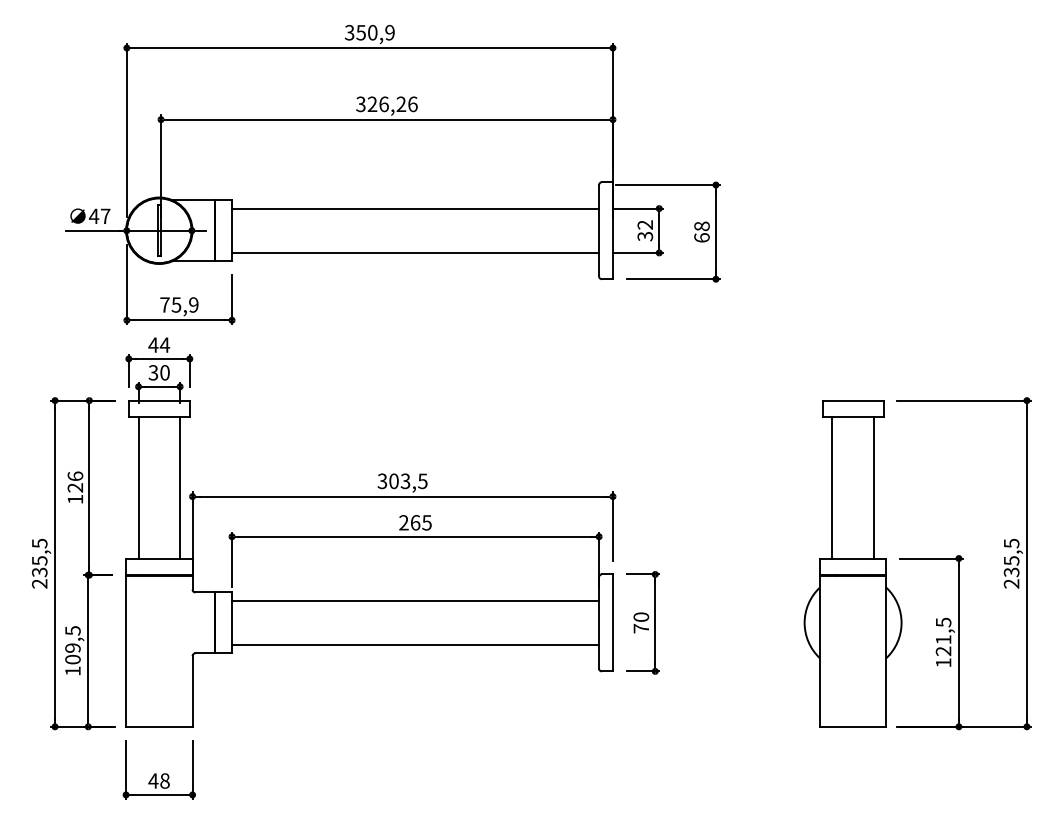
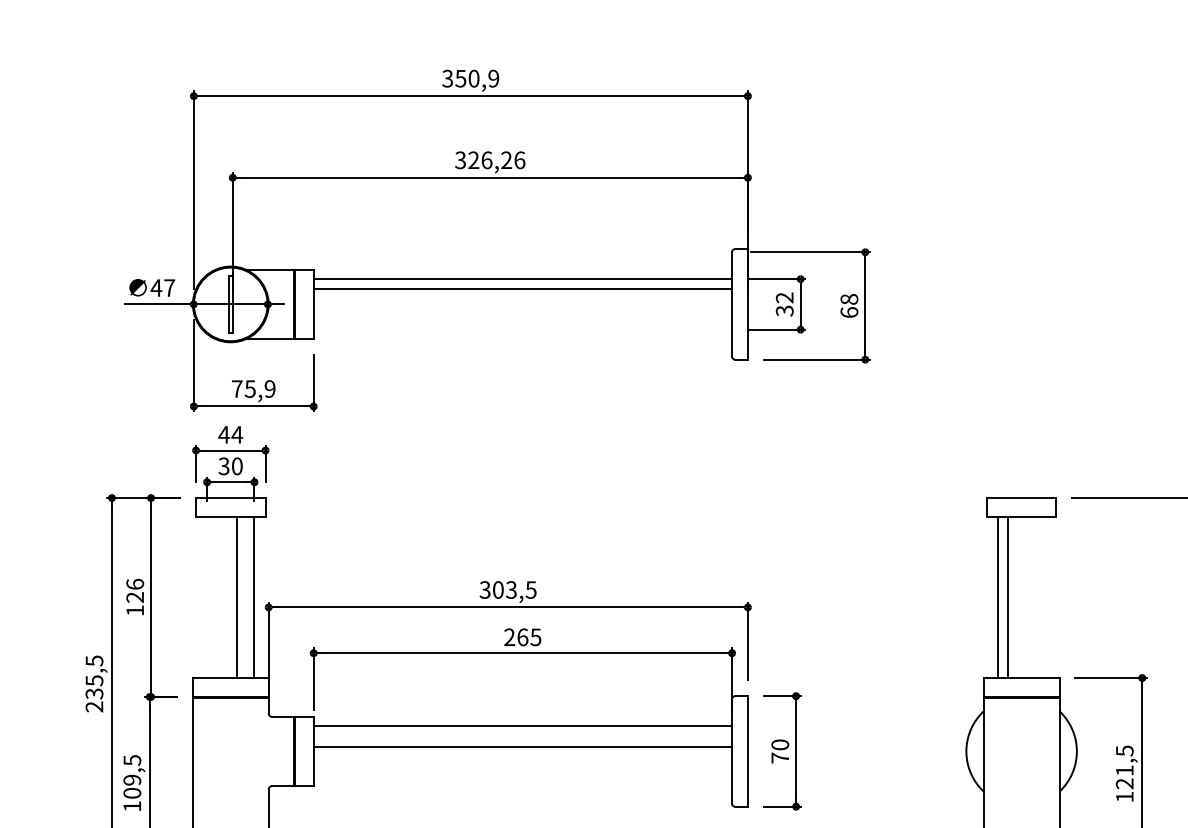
line: (415, 252) -> (522, 288), moved
line: (138, 487) -> (236, 597), moved
line: (873, 487) -> (1007, 597), moved
line: (415, 645) -> (522, 747), moved

